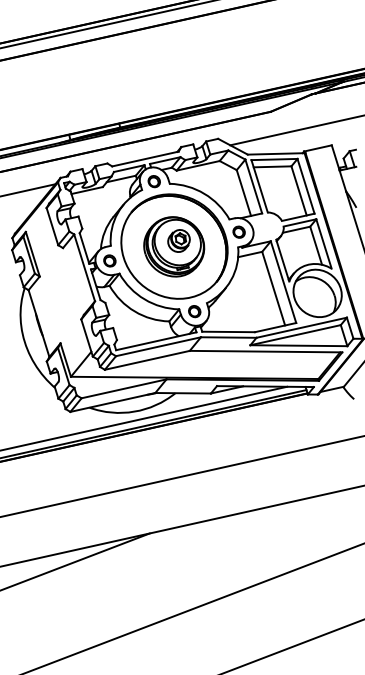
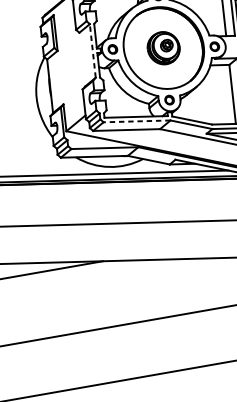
part: (174, 246) -> (163, 47), size x0.7
line: (84, 267) -> (92, 50), solid -> dashed
line: (158, 346) -> (137, 121), solid -> dashed

